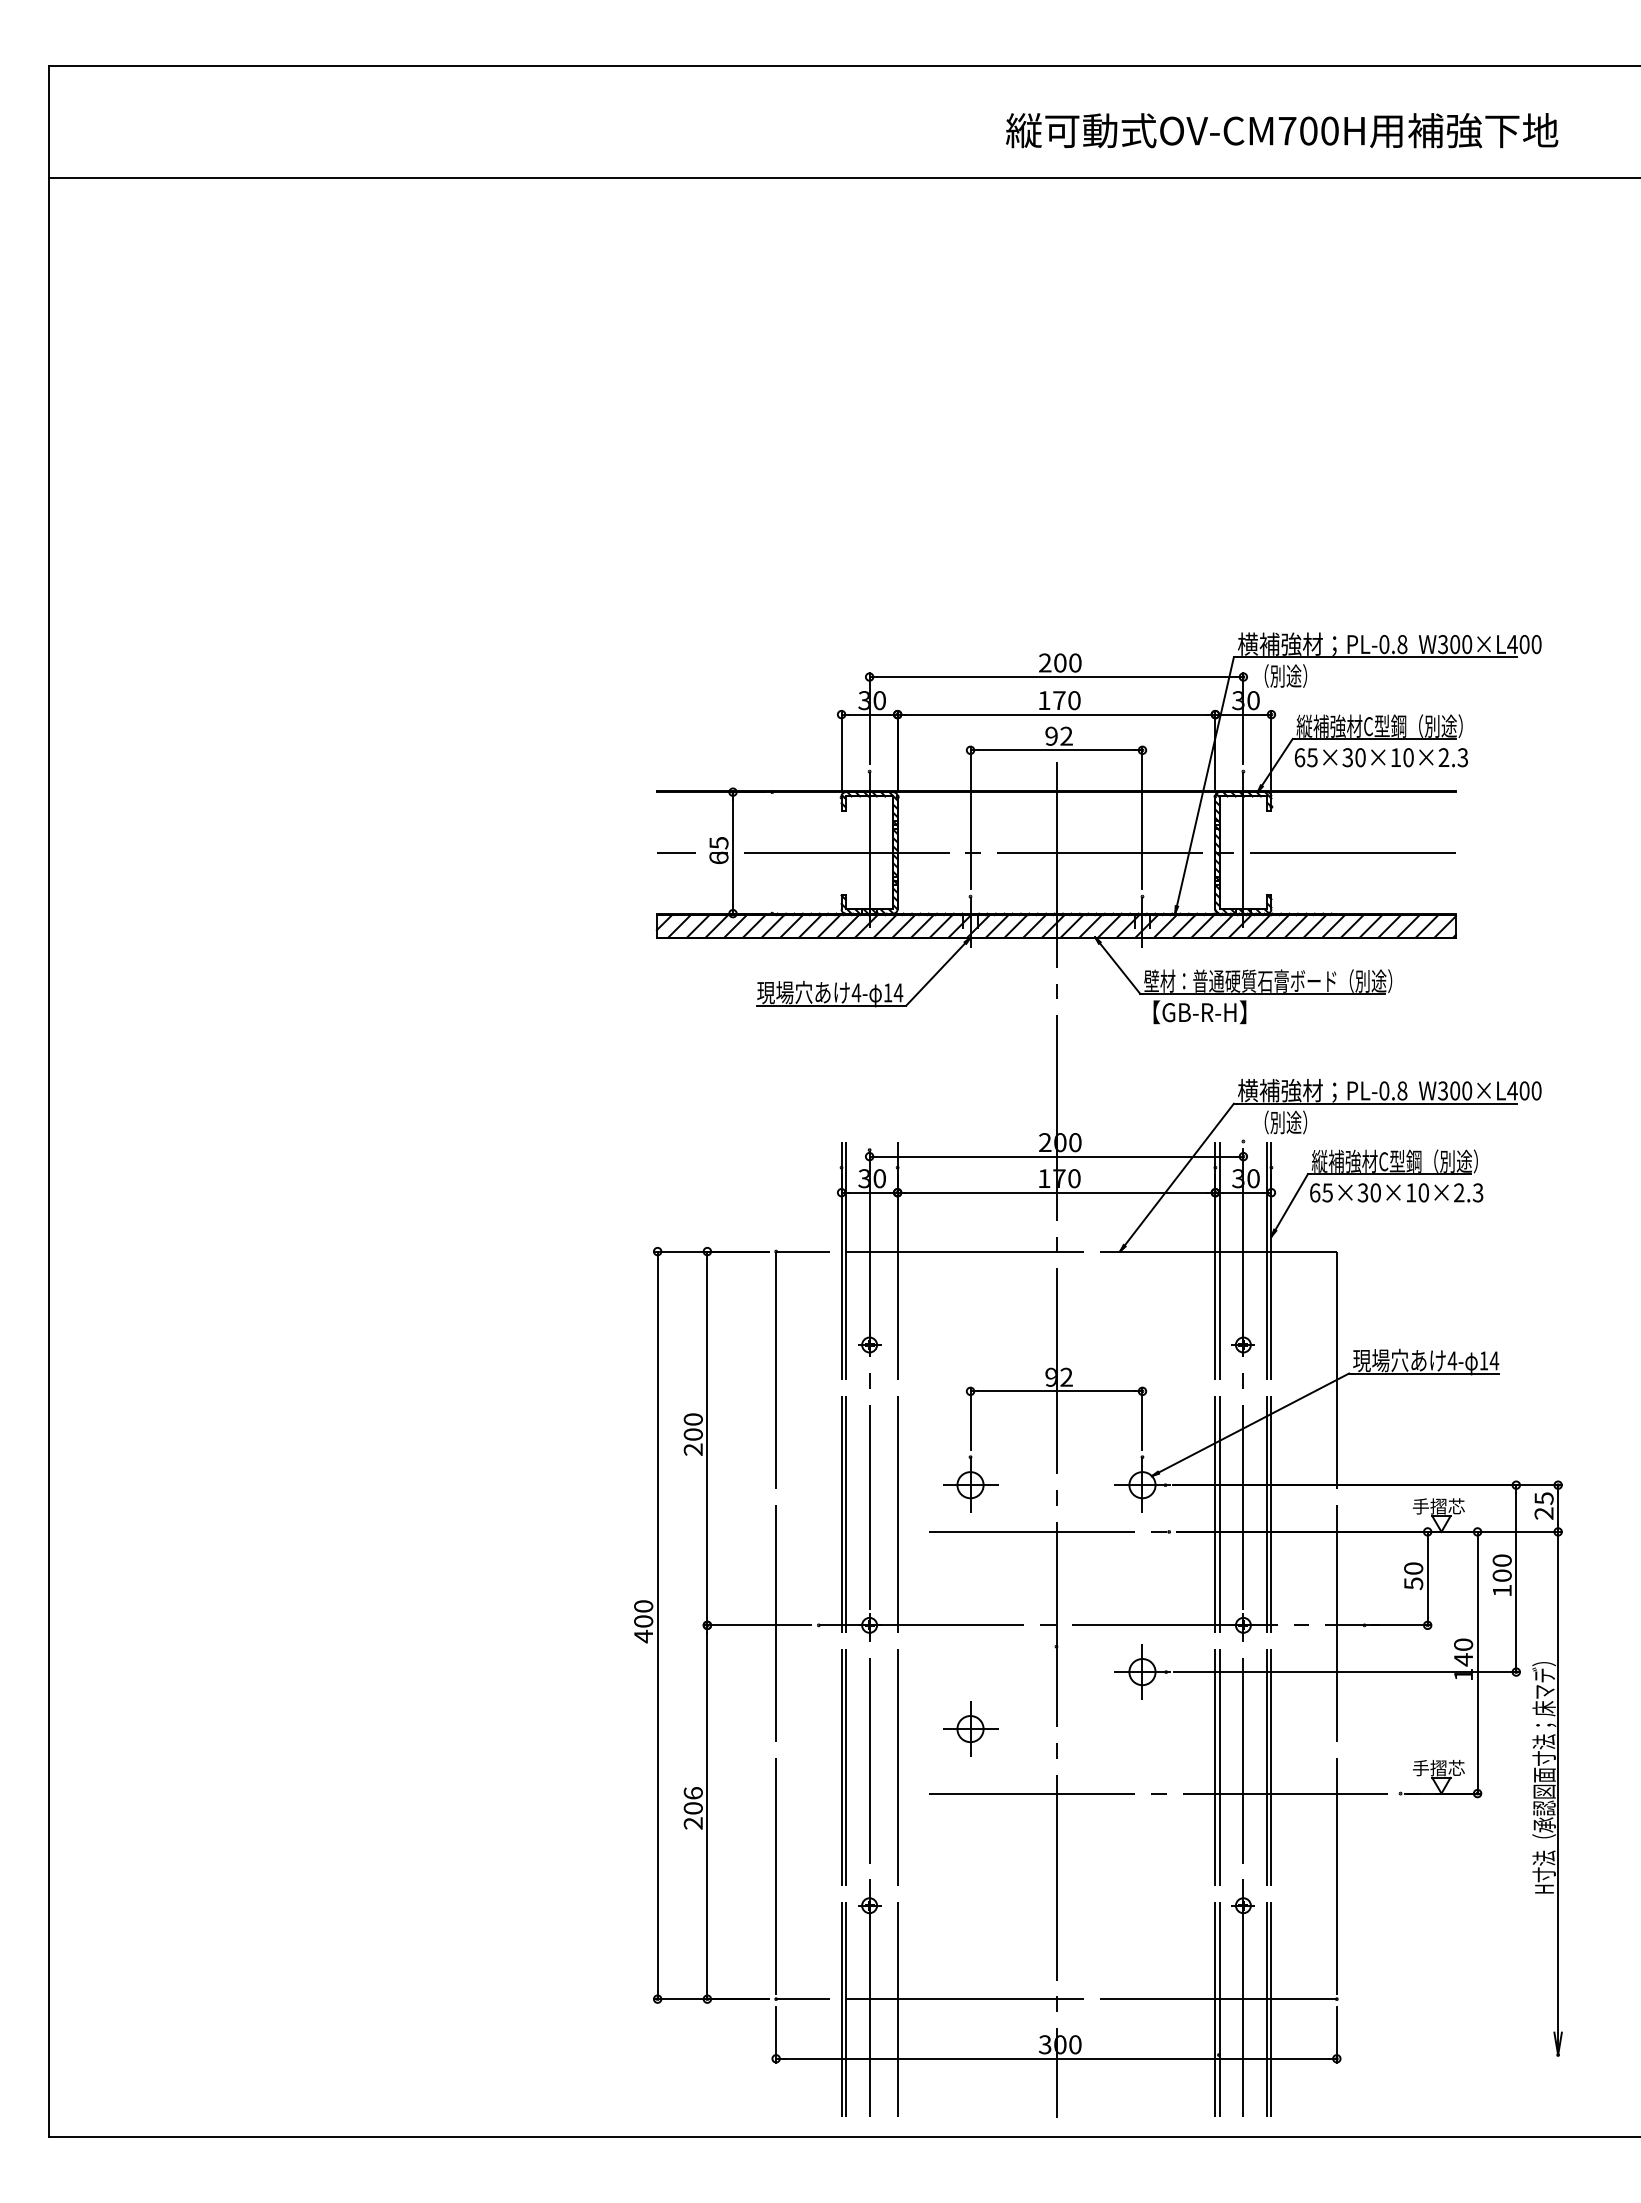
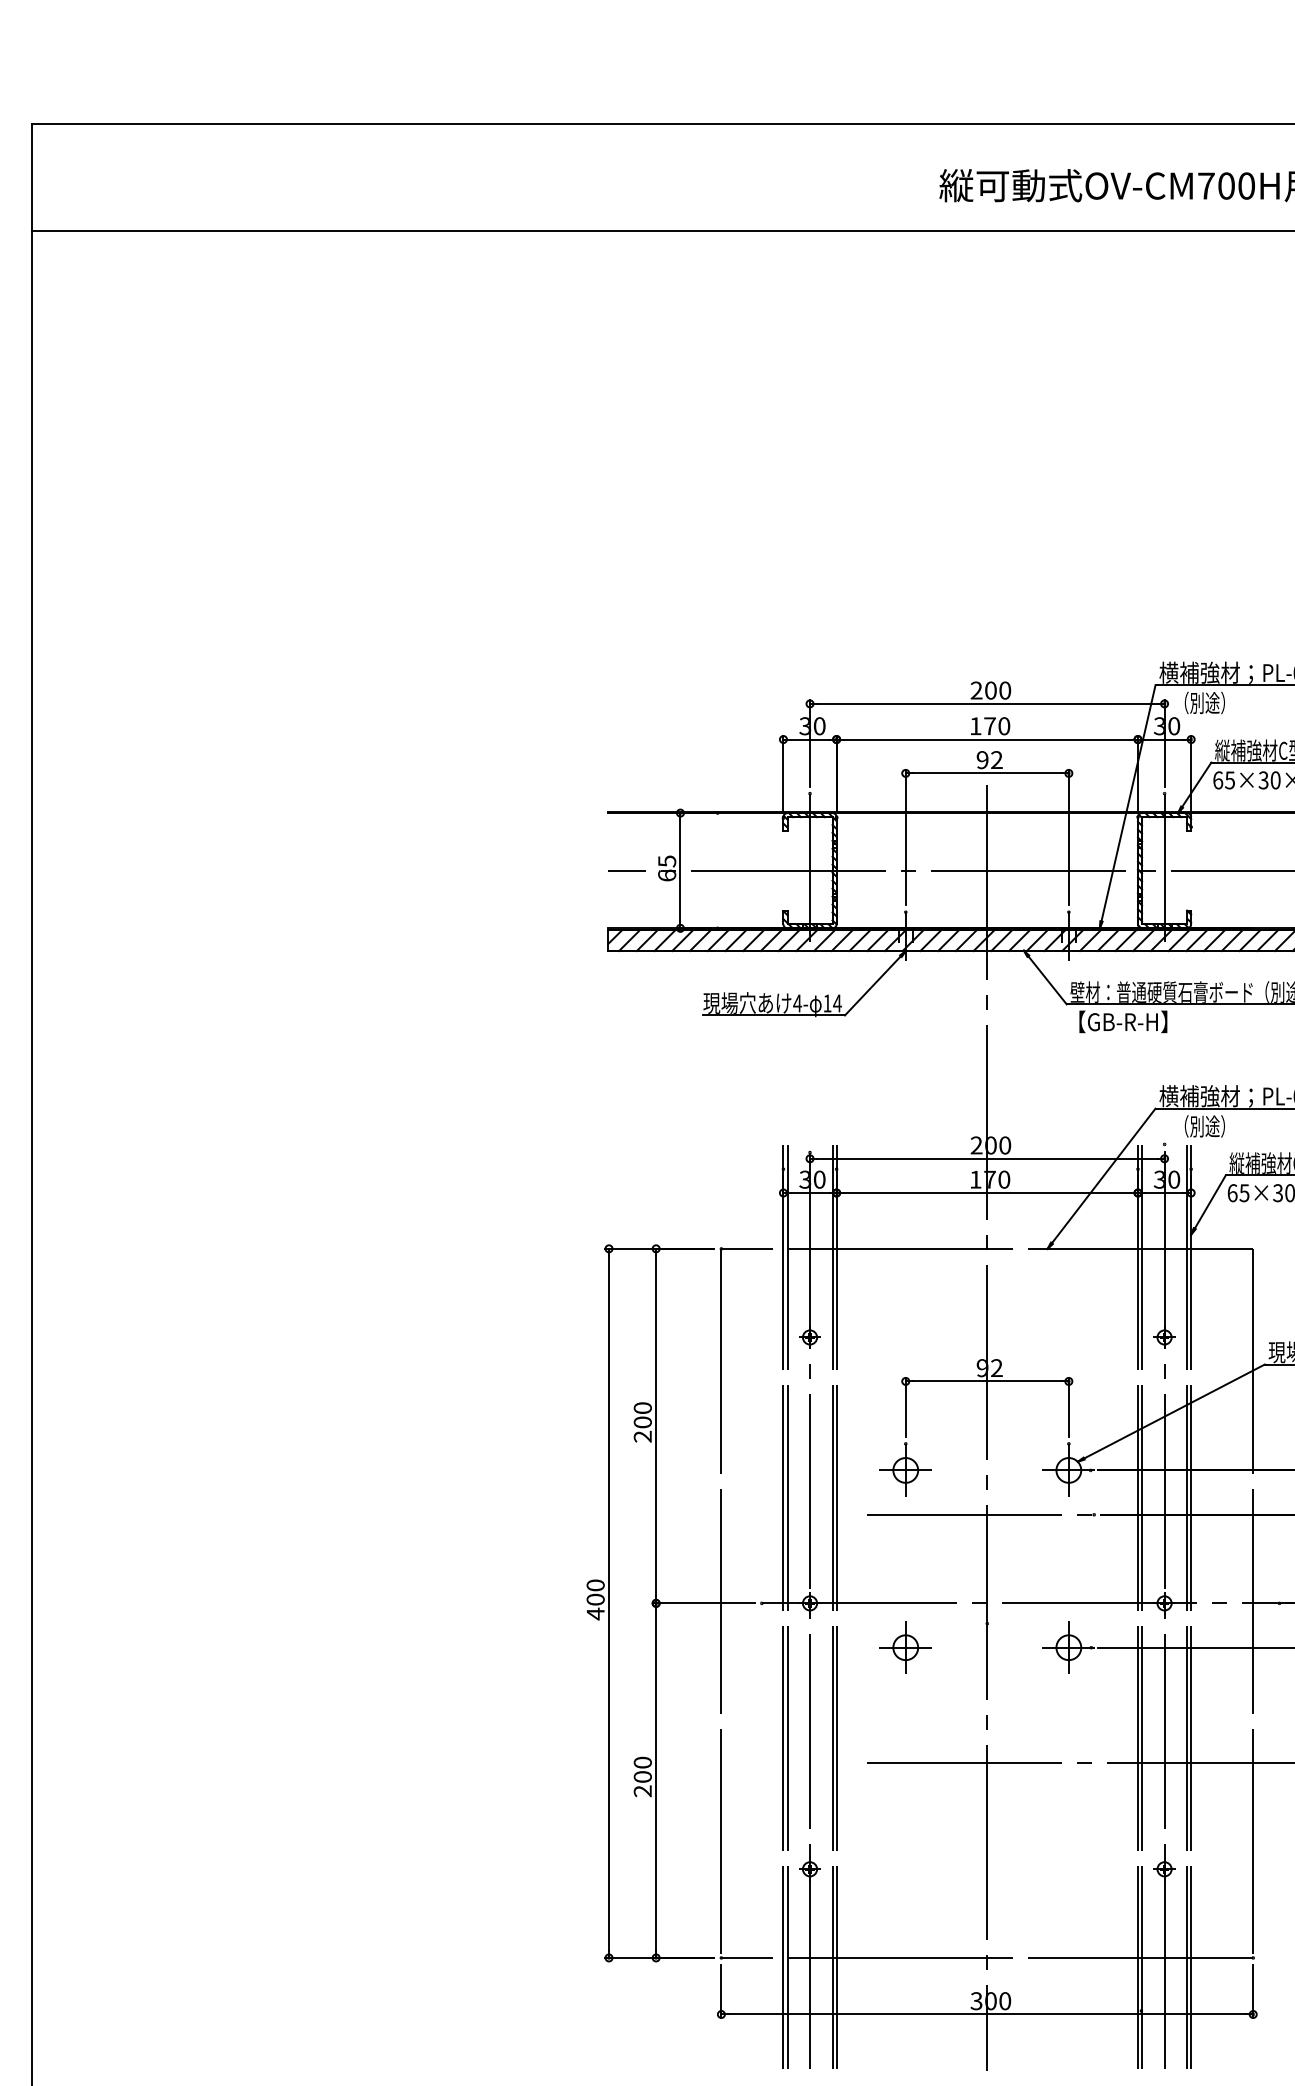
line: (893, 1629) -> (832, 1607), added
part: (970, 1728) -> (905, 1647), moved
text: (692, 1793) -> (642, 1762), 206 -> 200

